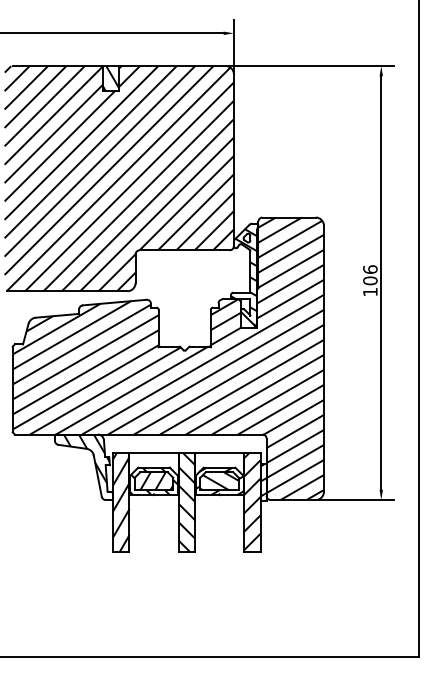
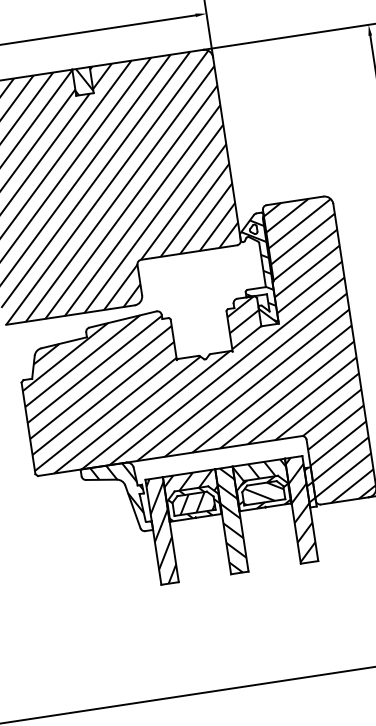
hatch: (153, 469) -> (191, 490), added
hatch: (219, 469) -> (261, 480), added

